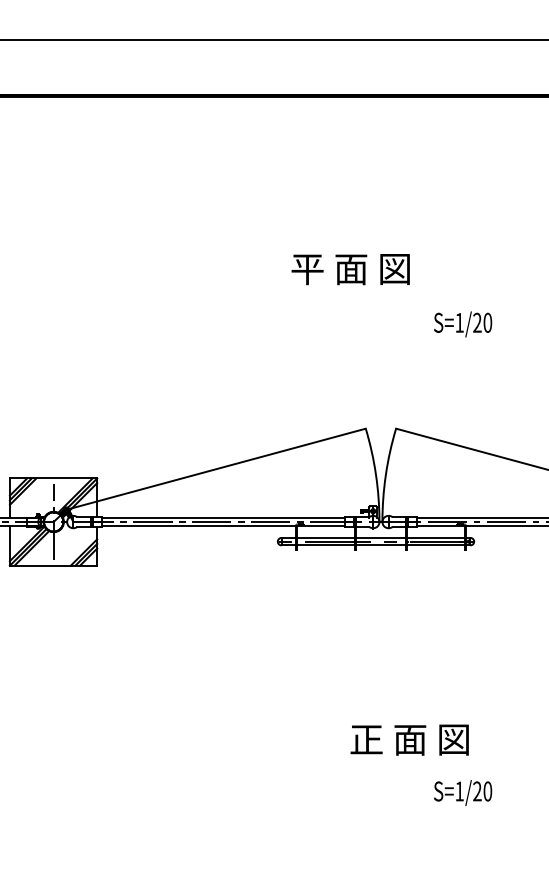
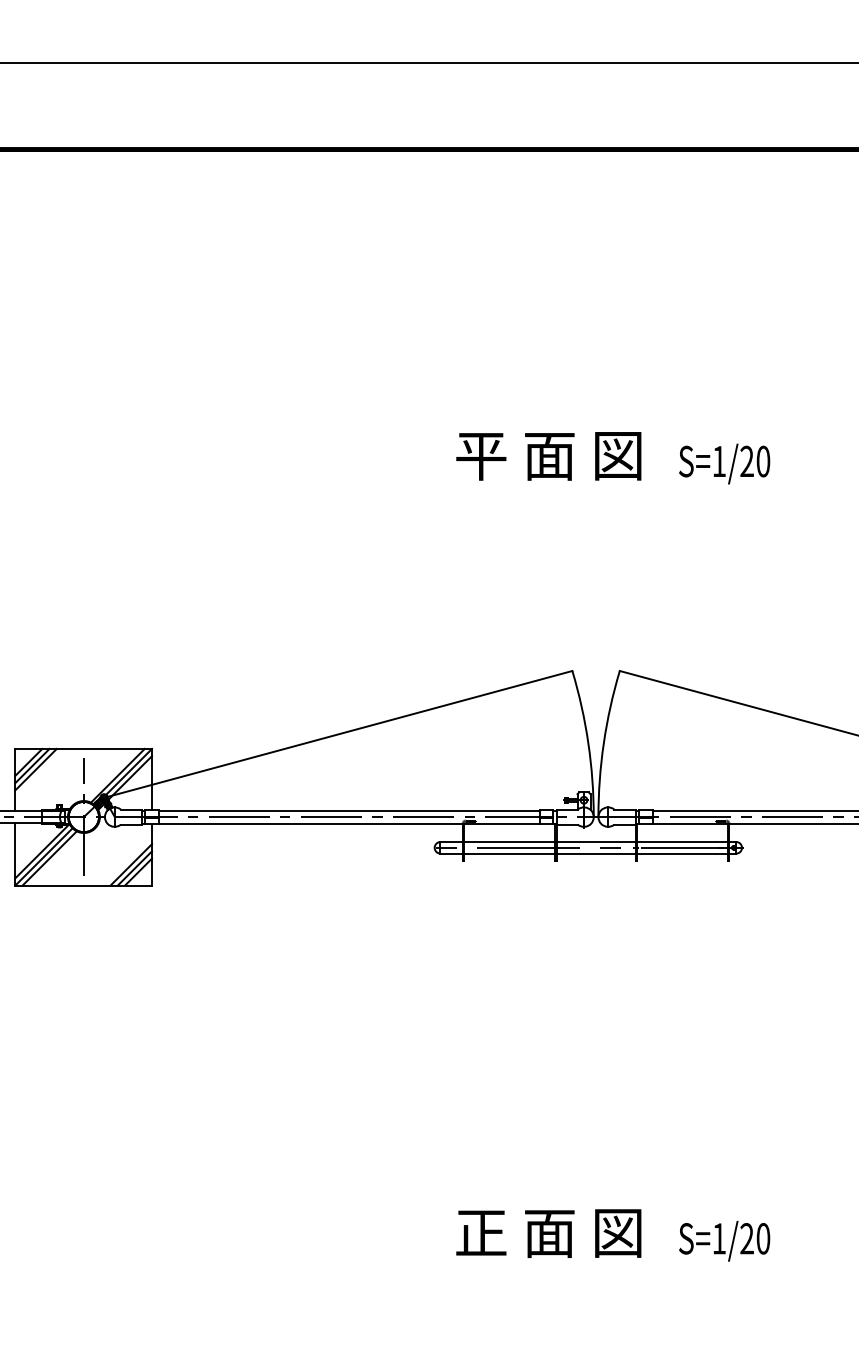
text: (350, 269) -> (548, 456), moved
text: (463, 324) -> (725, 464), moved
text: (409, 739) -> (548, 1232), moved

